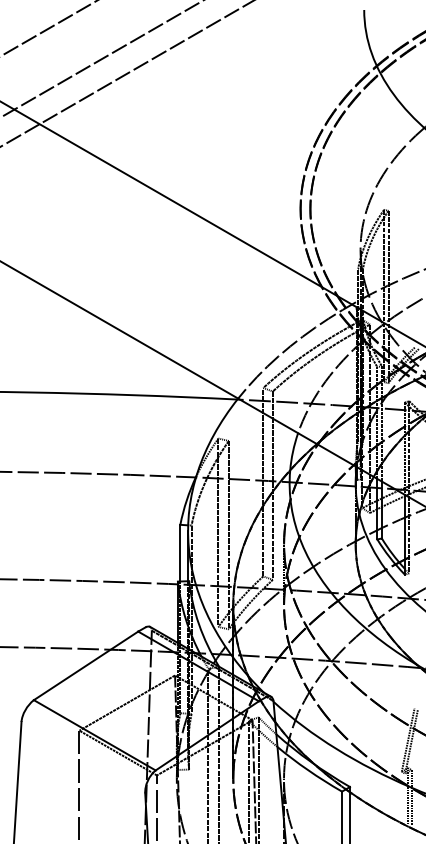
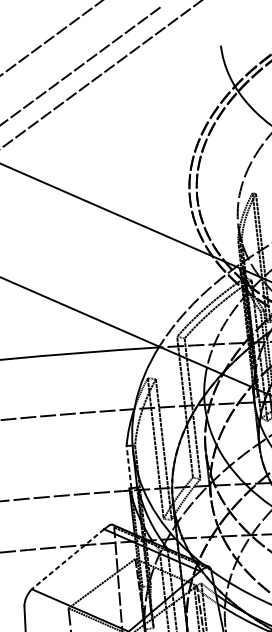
line: (180, 552) -> (129, 466), solid -> dashed
line: (85, 666) -> (67, 559), solid -> dashed

